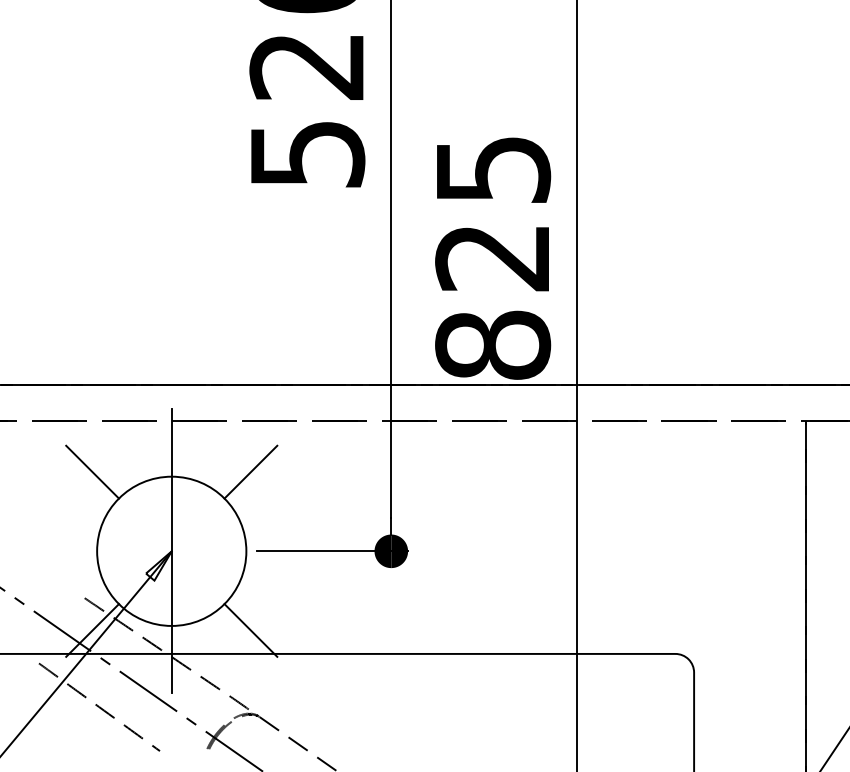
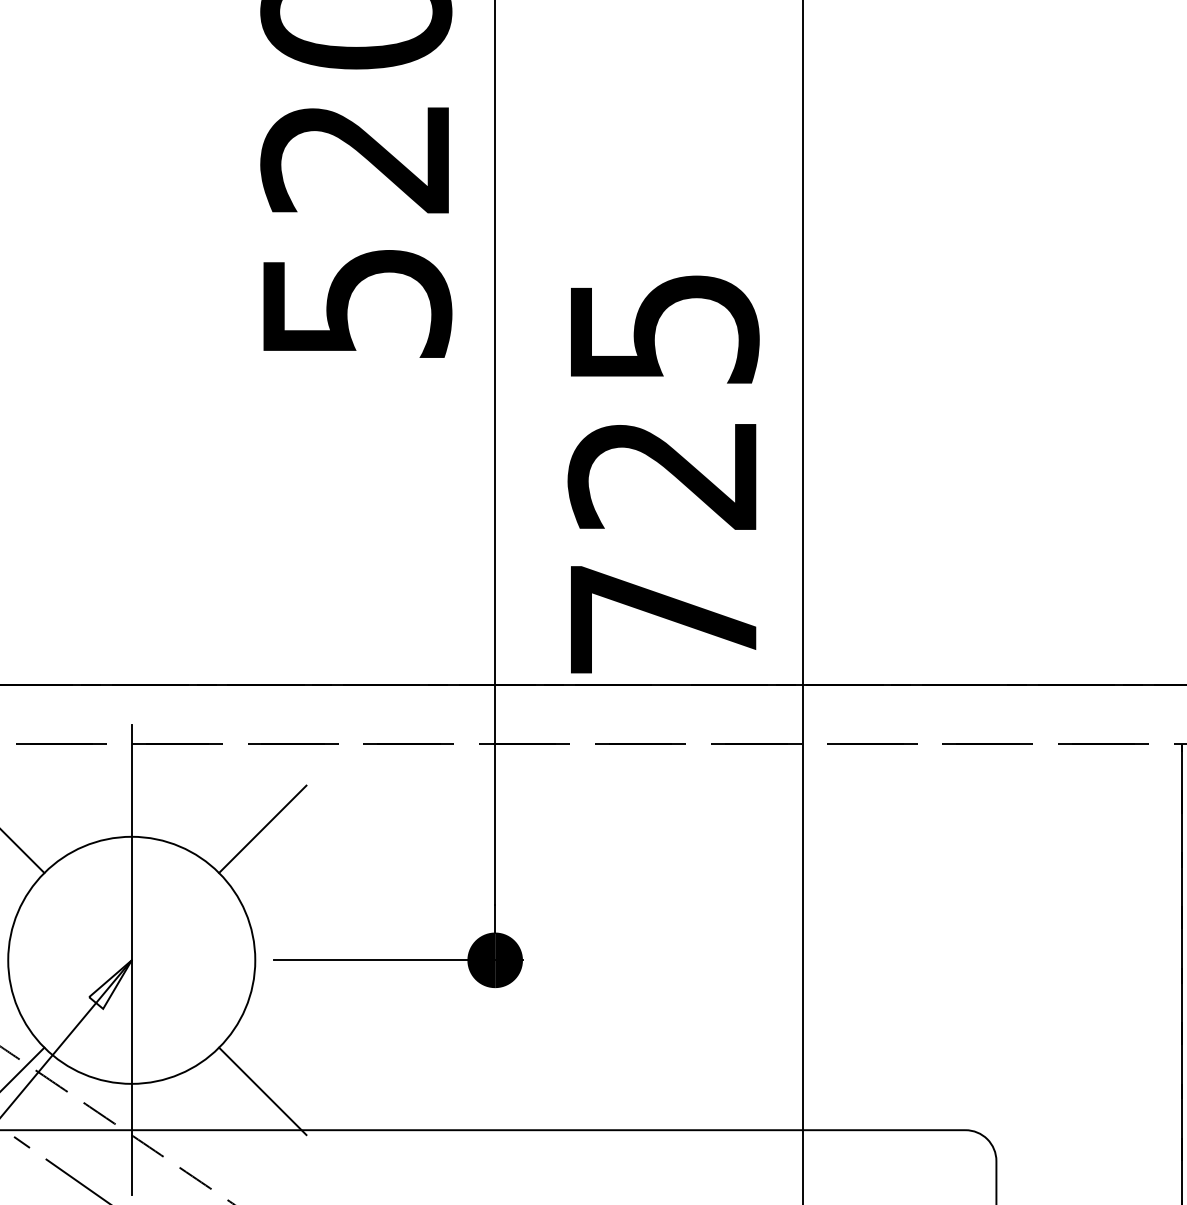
text: (493, 344) -> (664, 617), 825 -> 725

